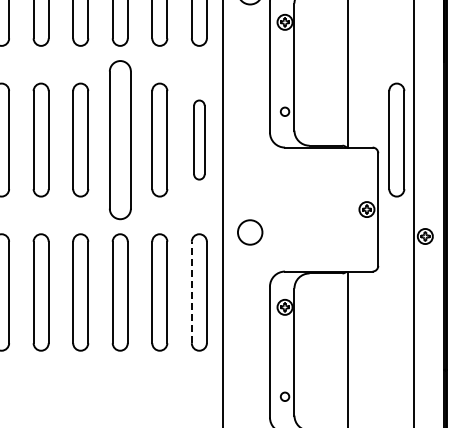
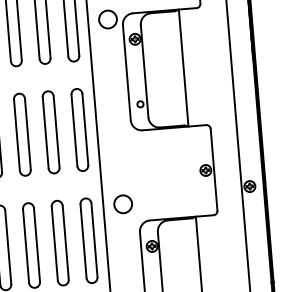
part: (119, 139) -> (21, 134), size x0.71
part: (199, 139) -> (79, 129), size x1.43
part: (396, 139) -> (223, 117), removed
circle: (250, 232) -> (123, 204), moved
line: (191, 292) -> (83, 241), dashed -> solid

